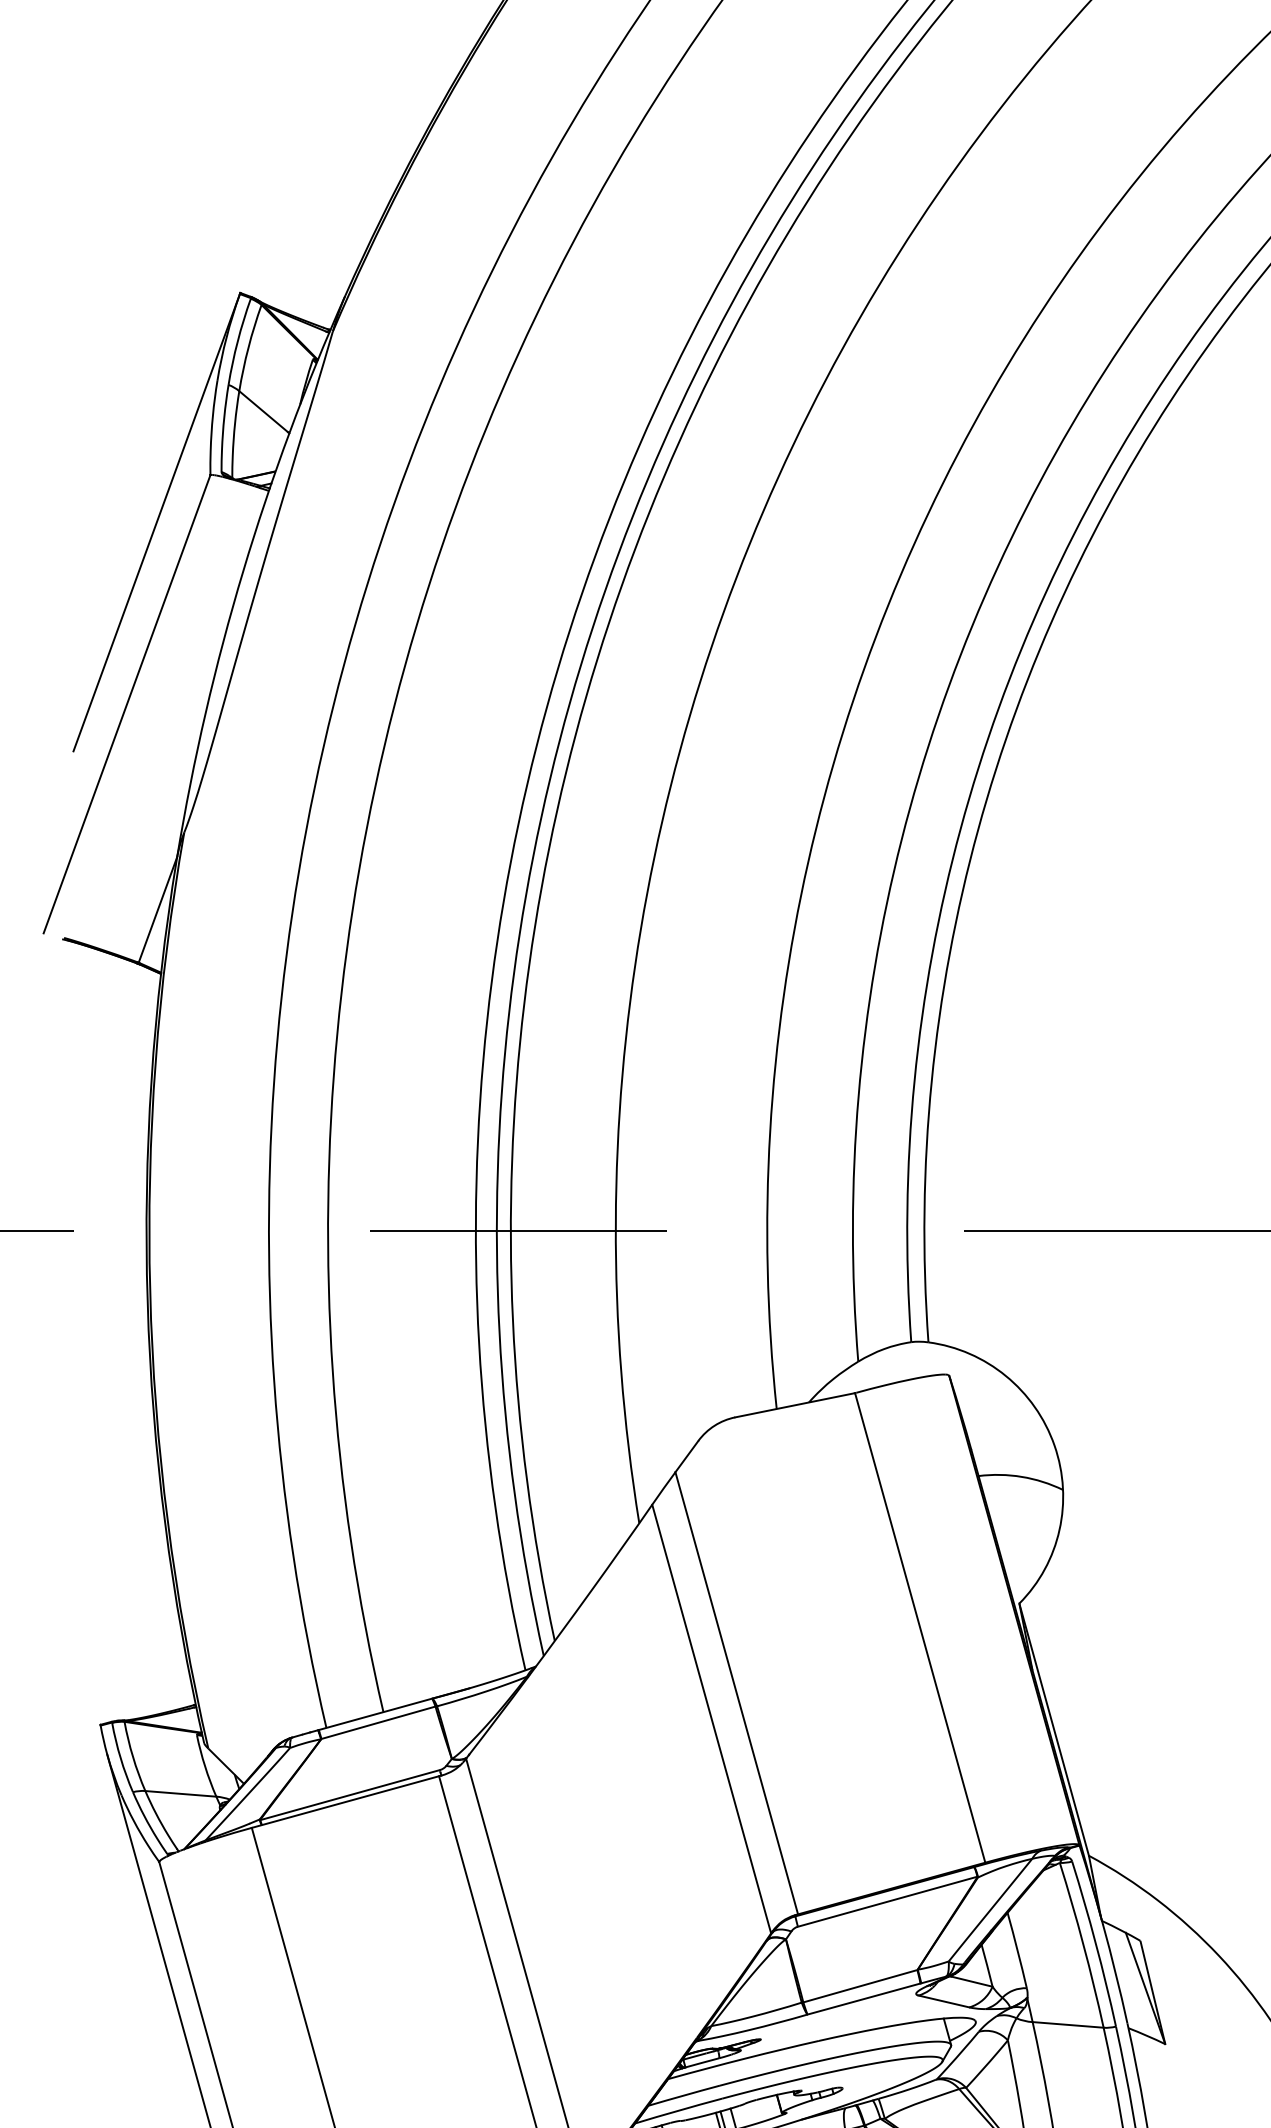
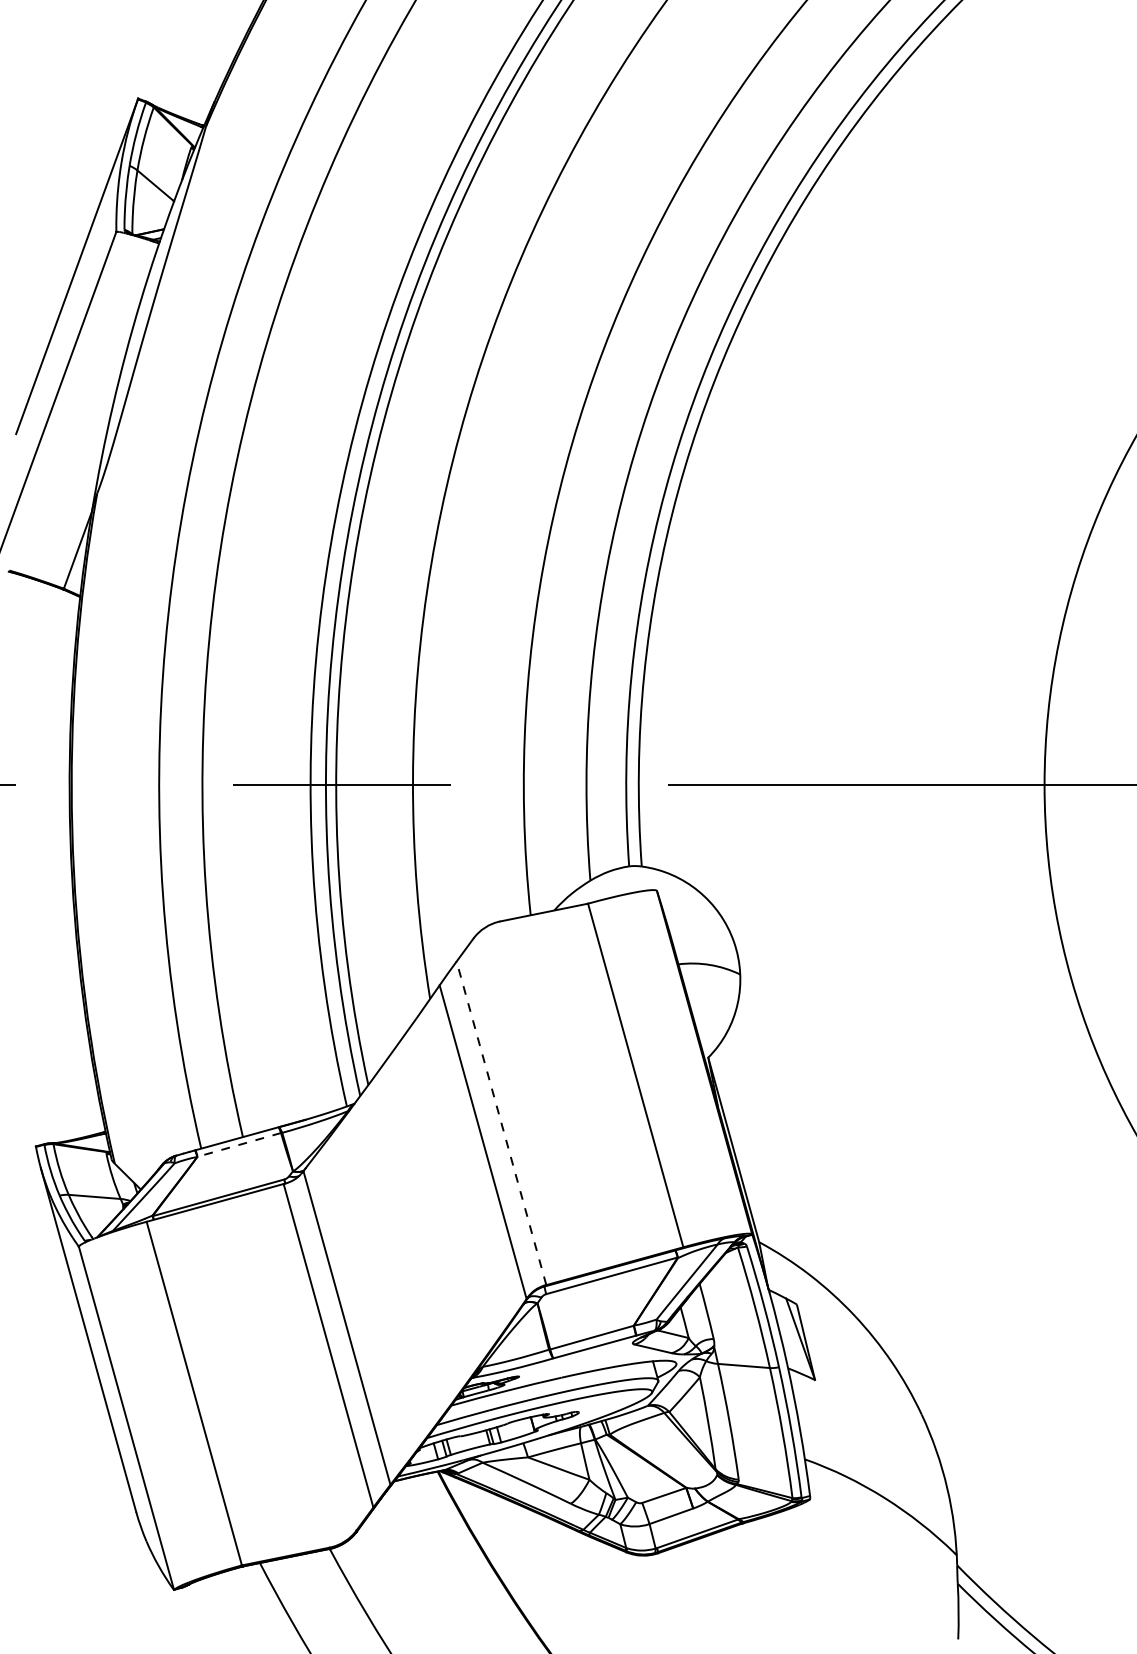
line: (736, 1693) -> (501, 1123), solid -> dashed
line: (377, 1723) -> (238, 1145), solid -> dashed

